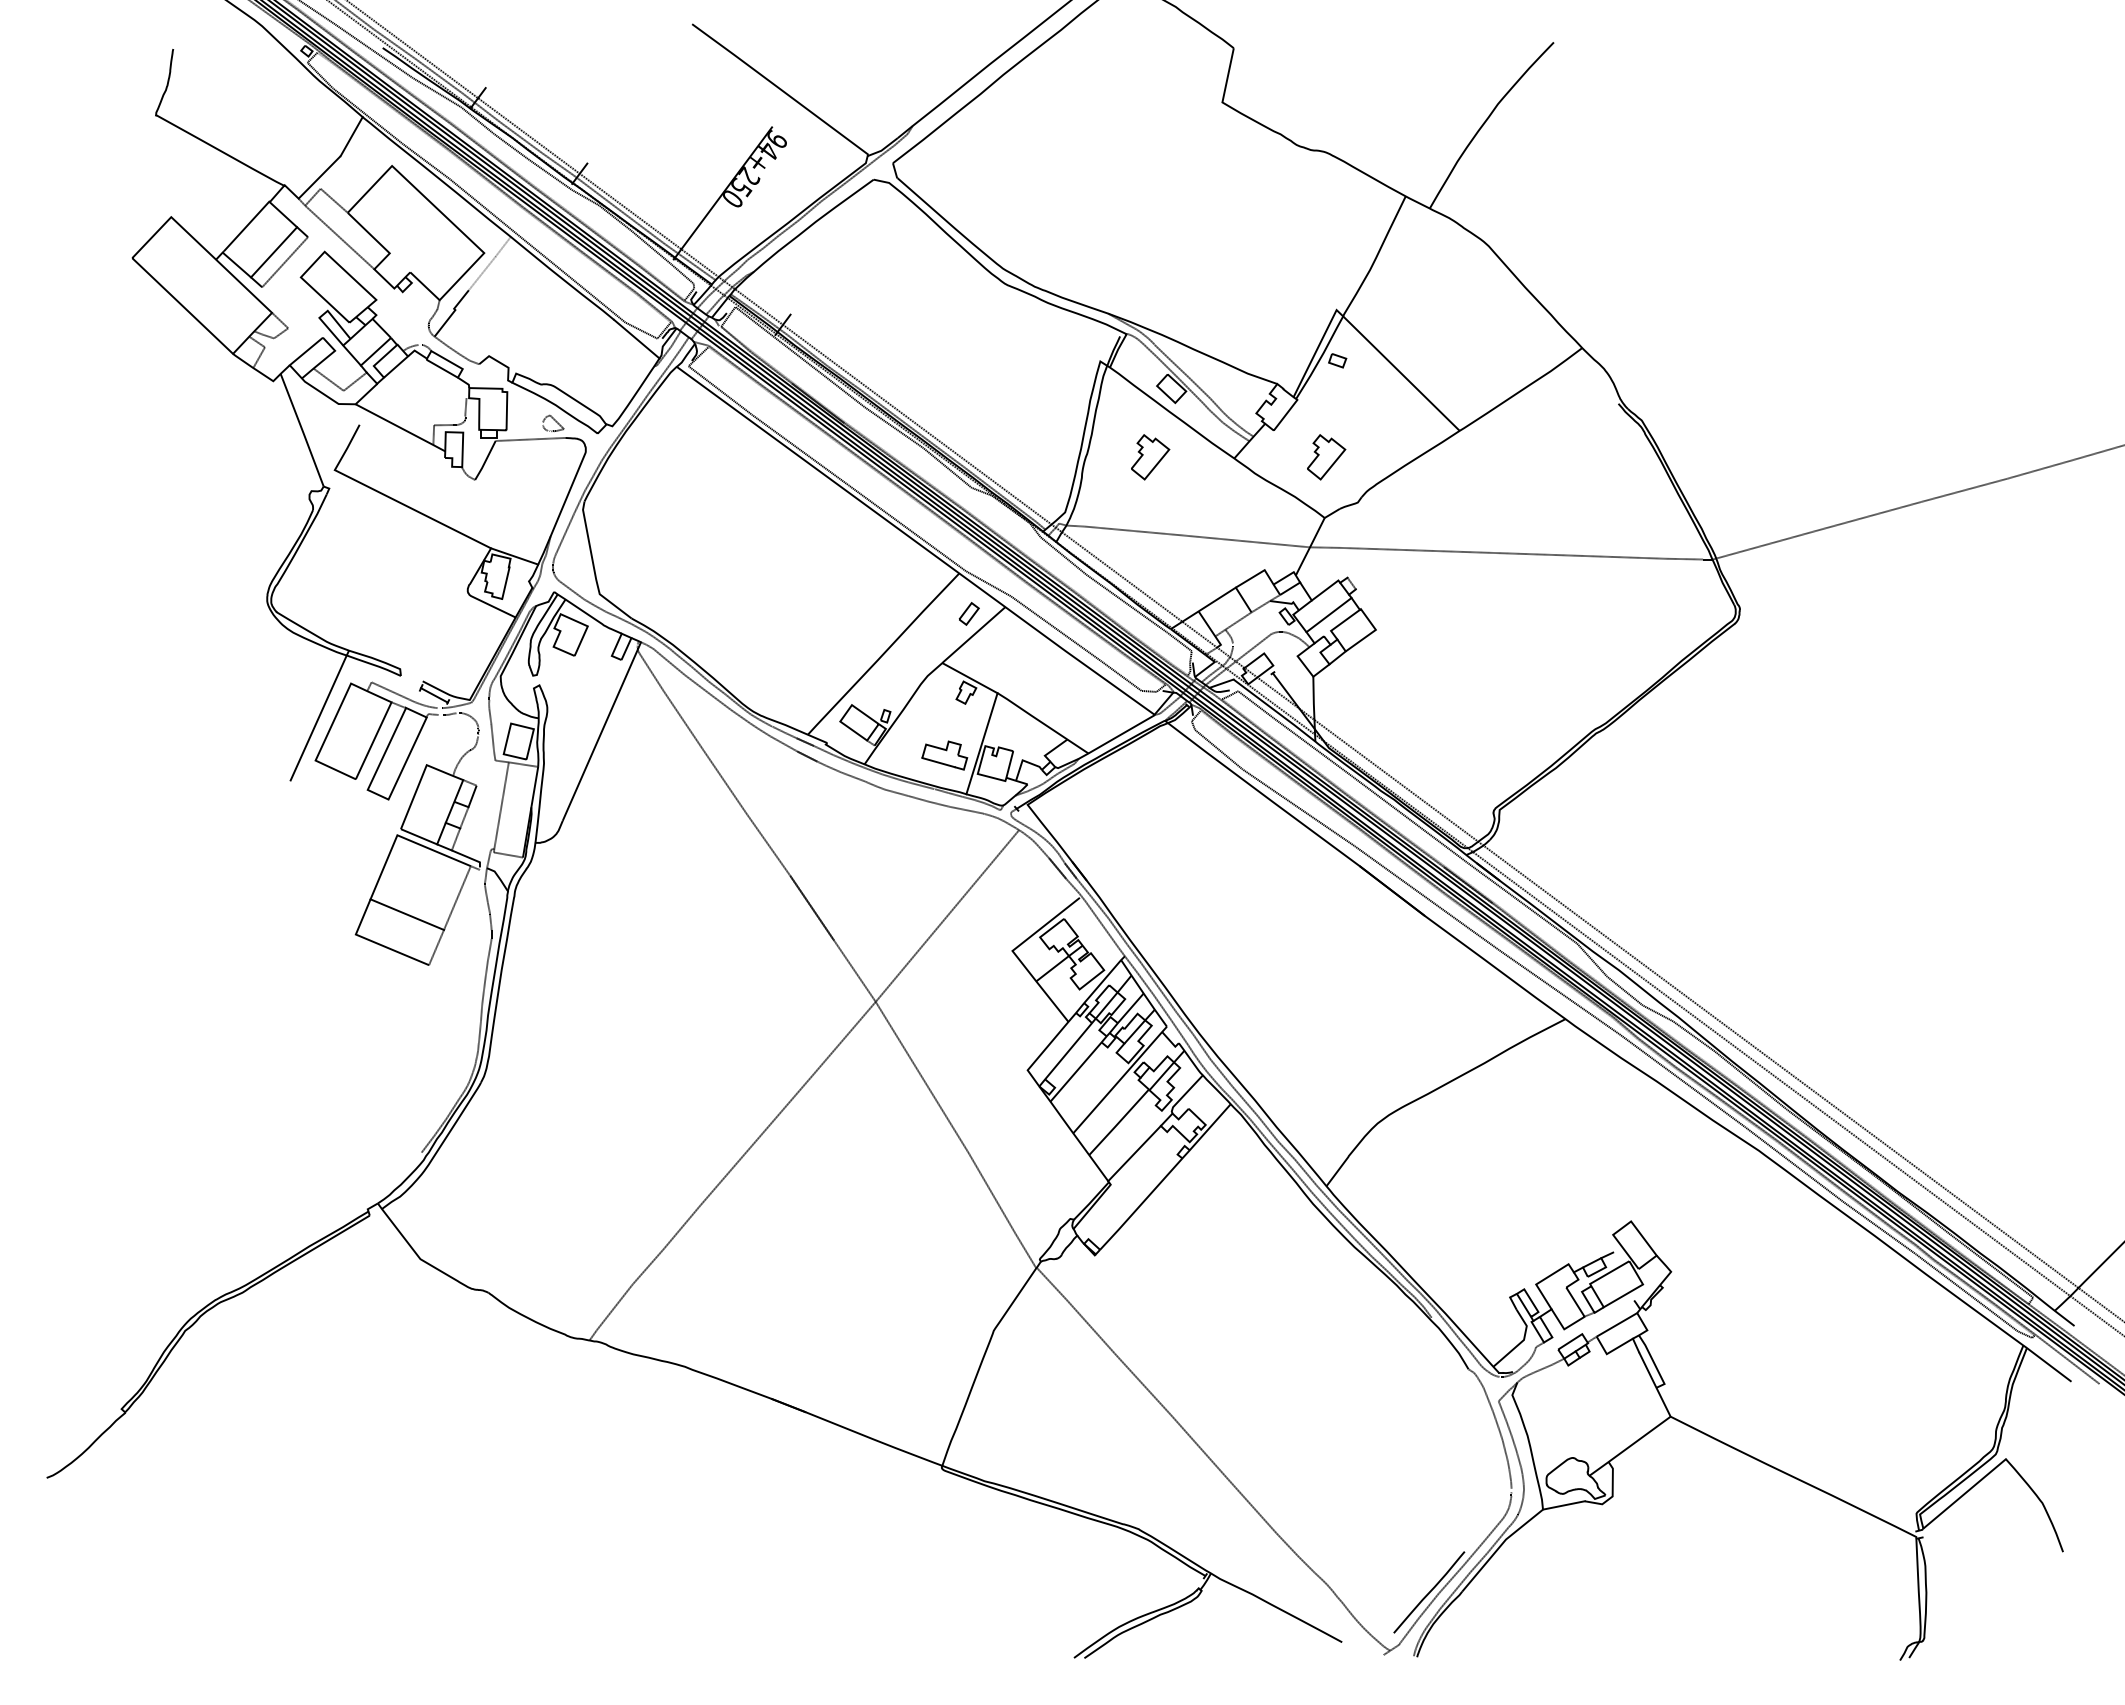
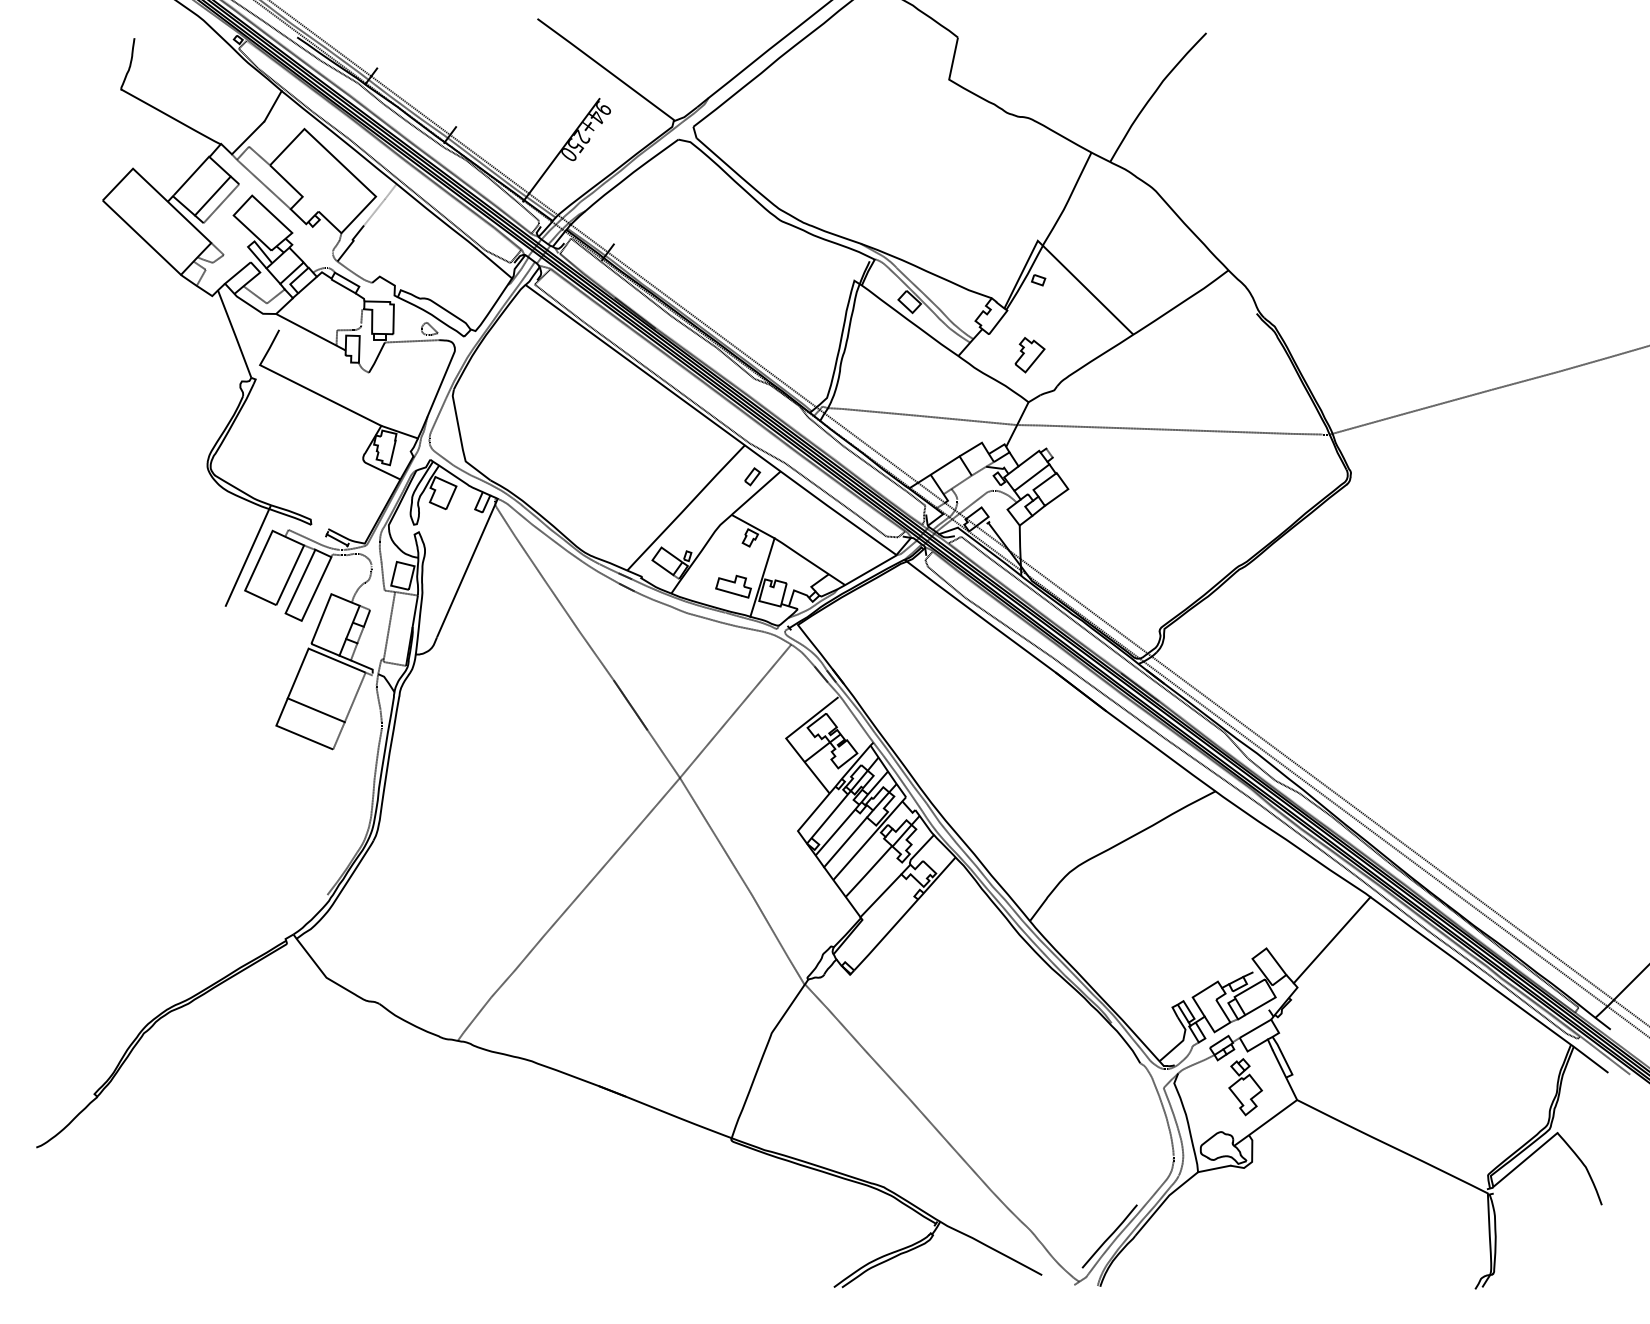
part: (1150, 457) -> (893, 355), removed
line: (1088, 1084) -> (845, 842), added
line: (1715, 1210) -> (1331, 939), added
part: (1604, 1400) -> (1245, 1087), added

